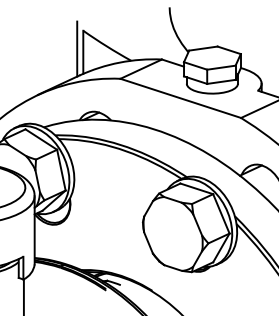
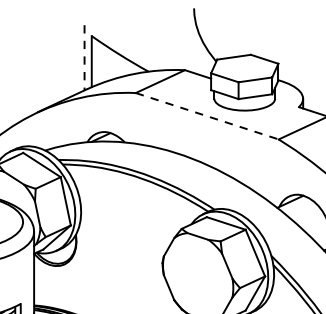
line: (77, 49) -> (84, 58), solid -> dashed
line: (181, 98) -> (208, 116), solid -> dashed

